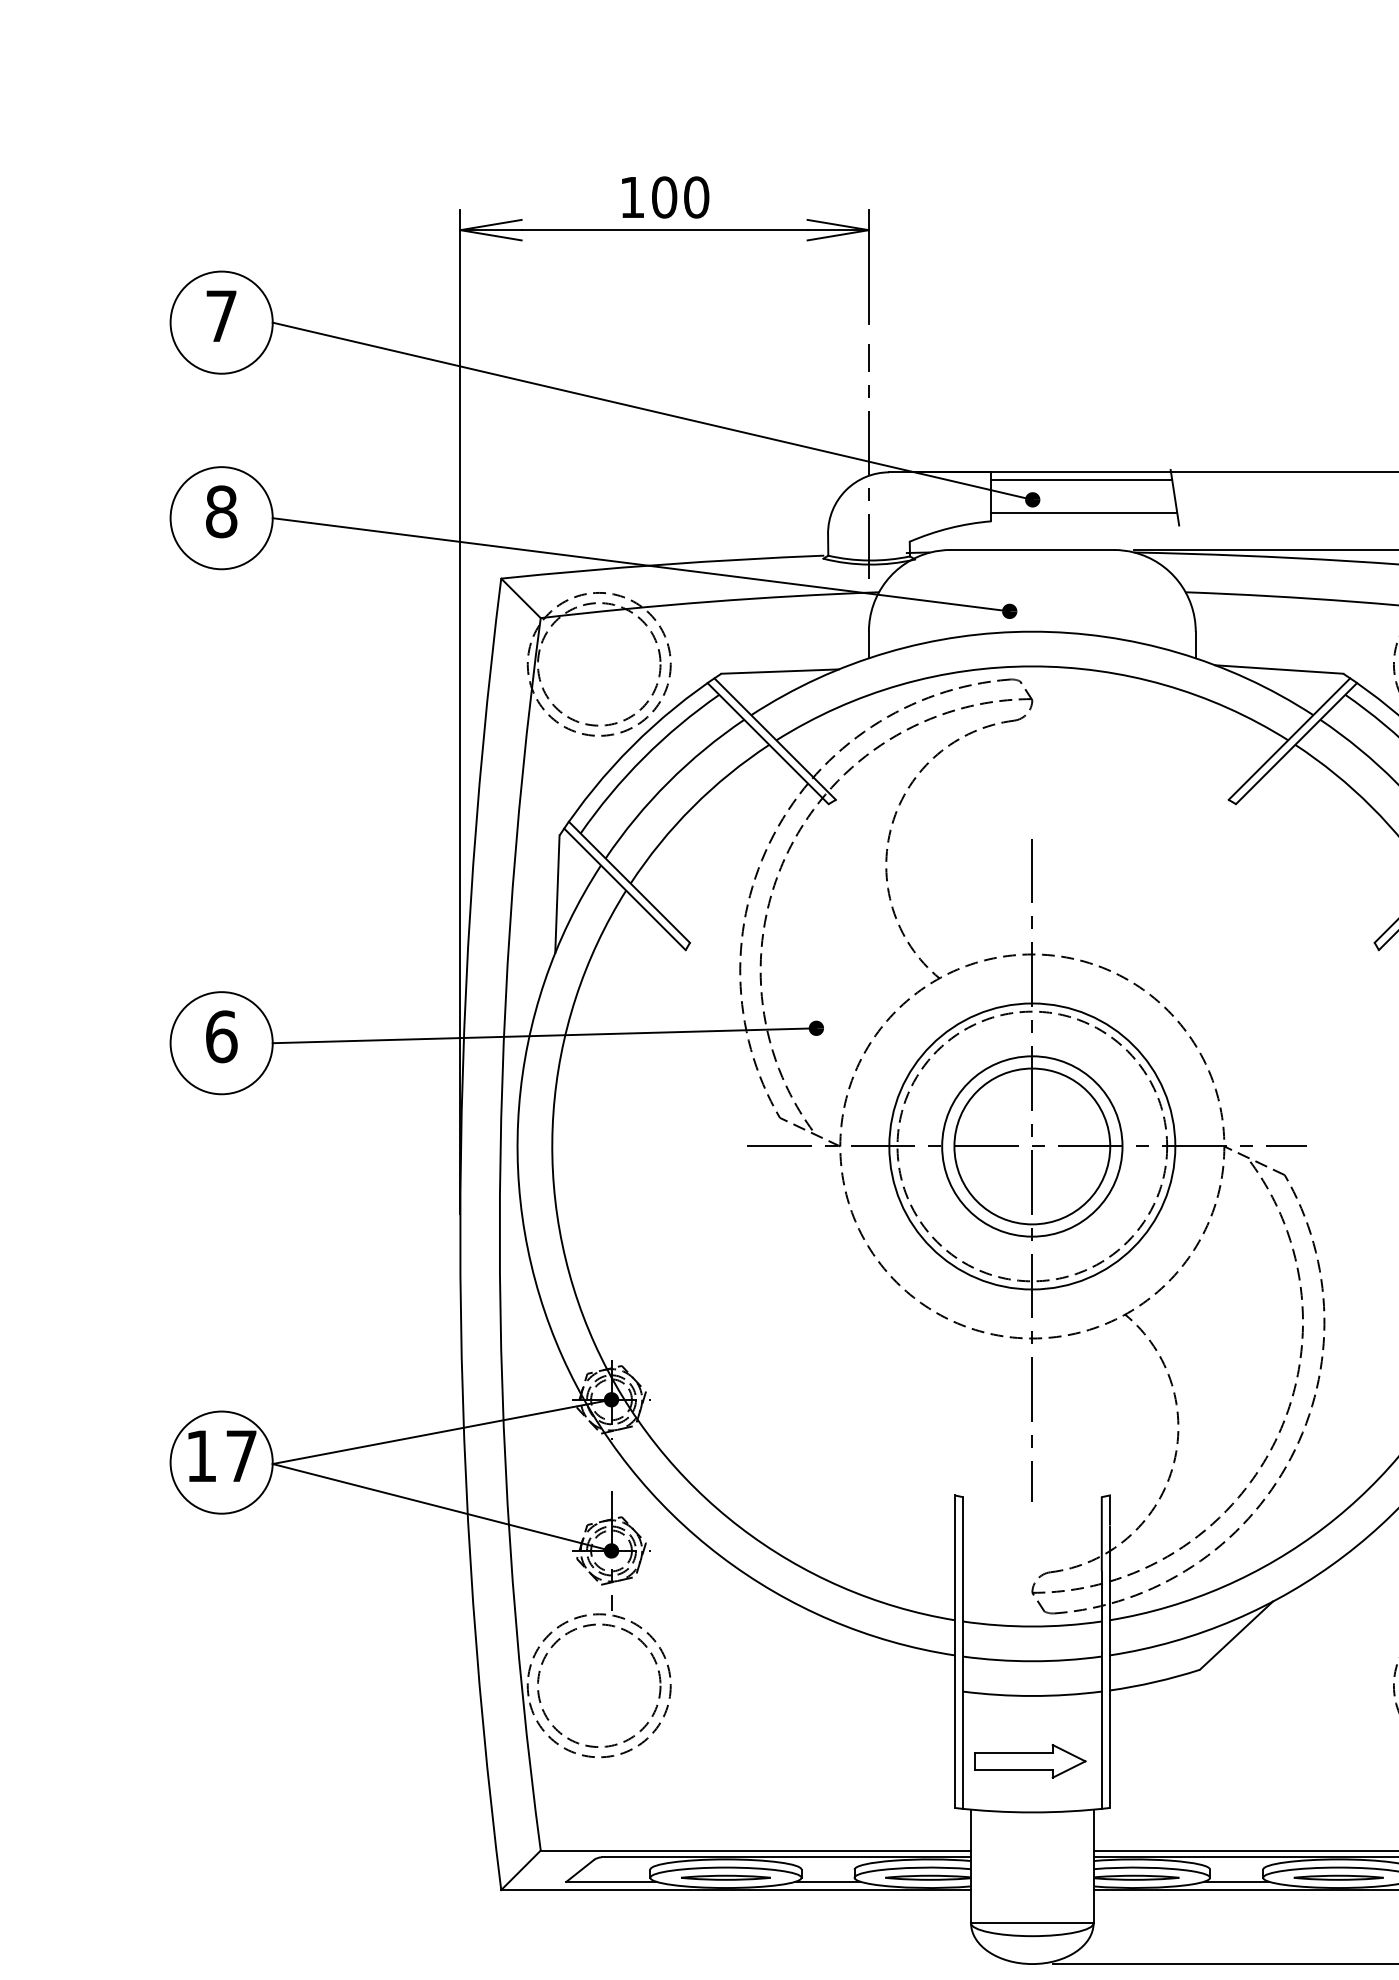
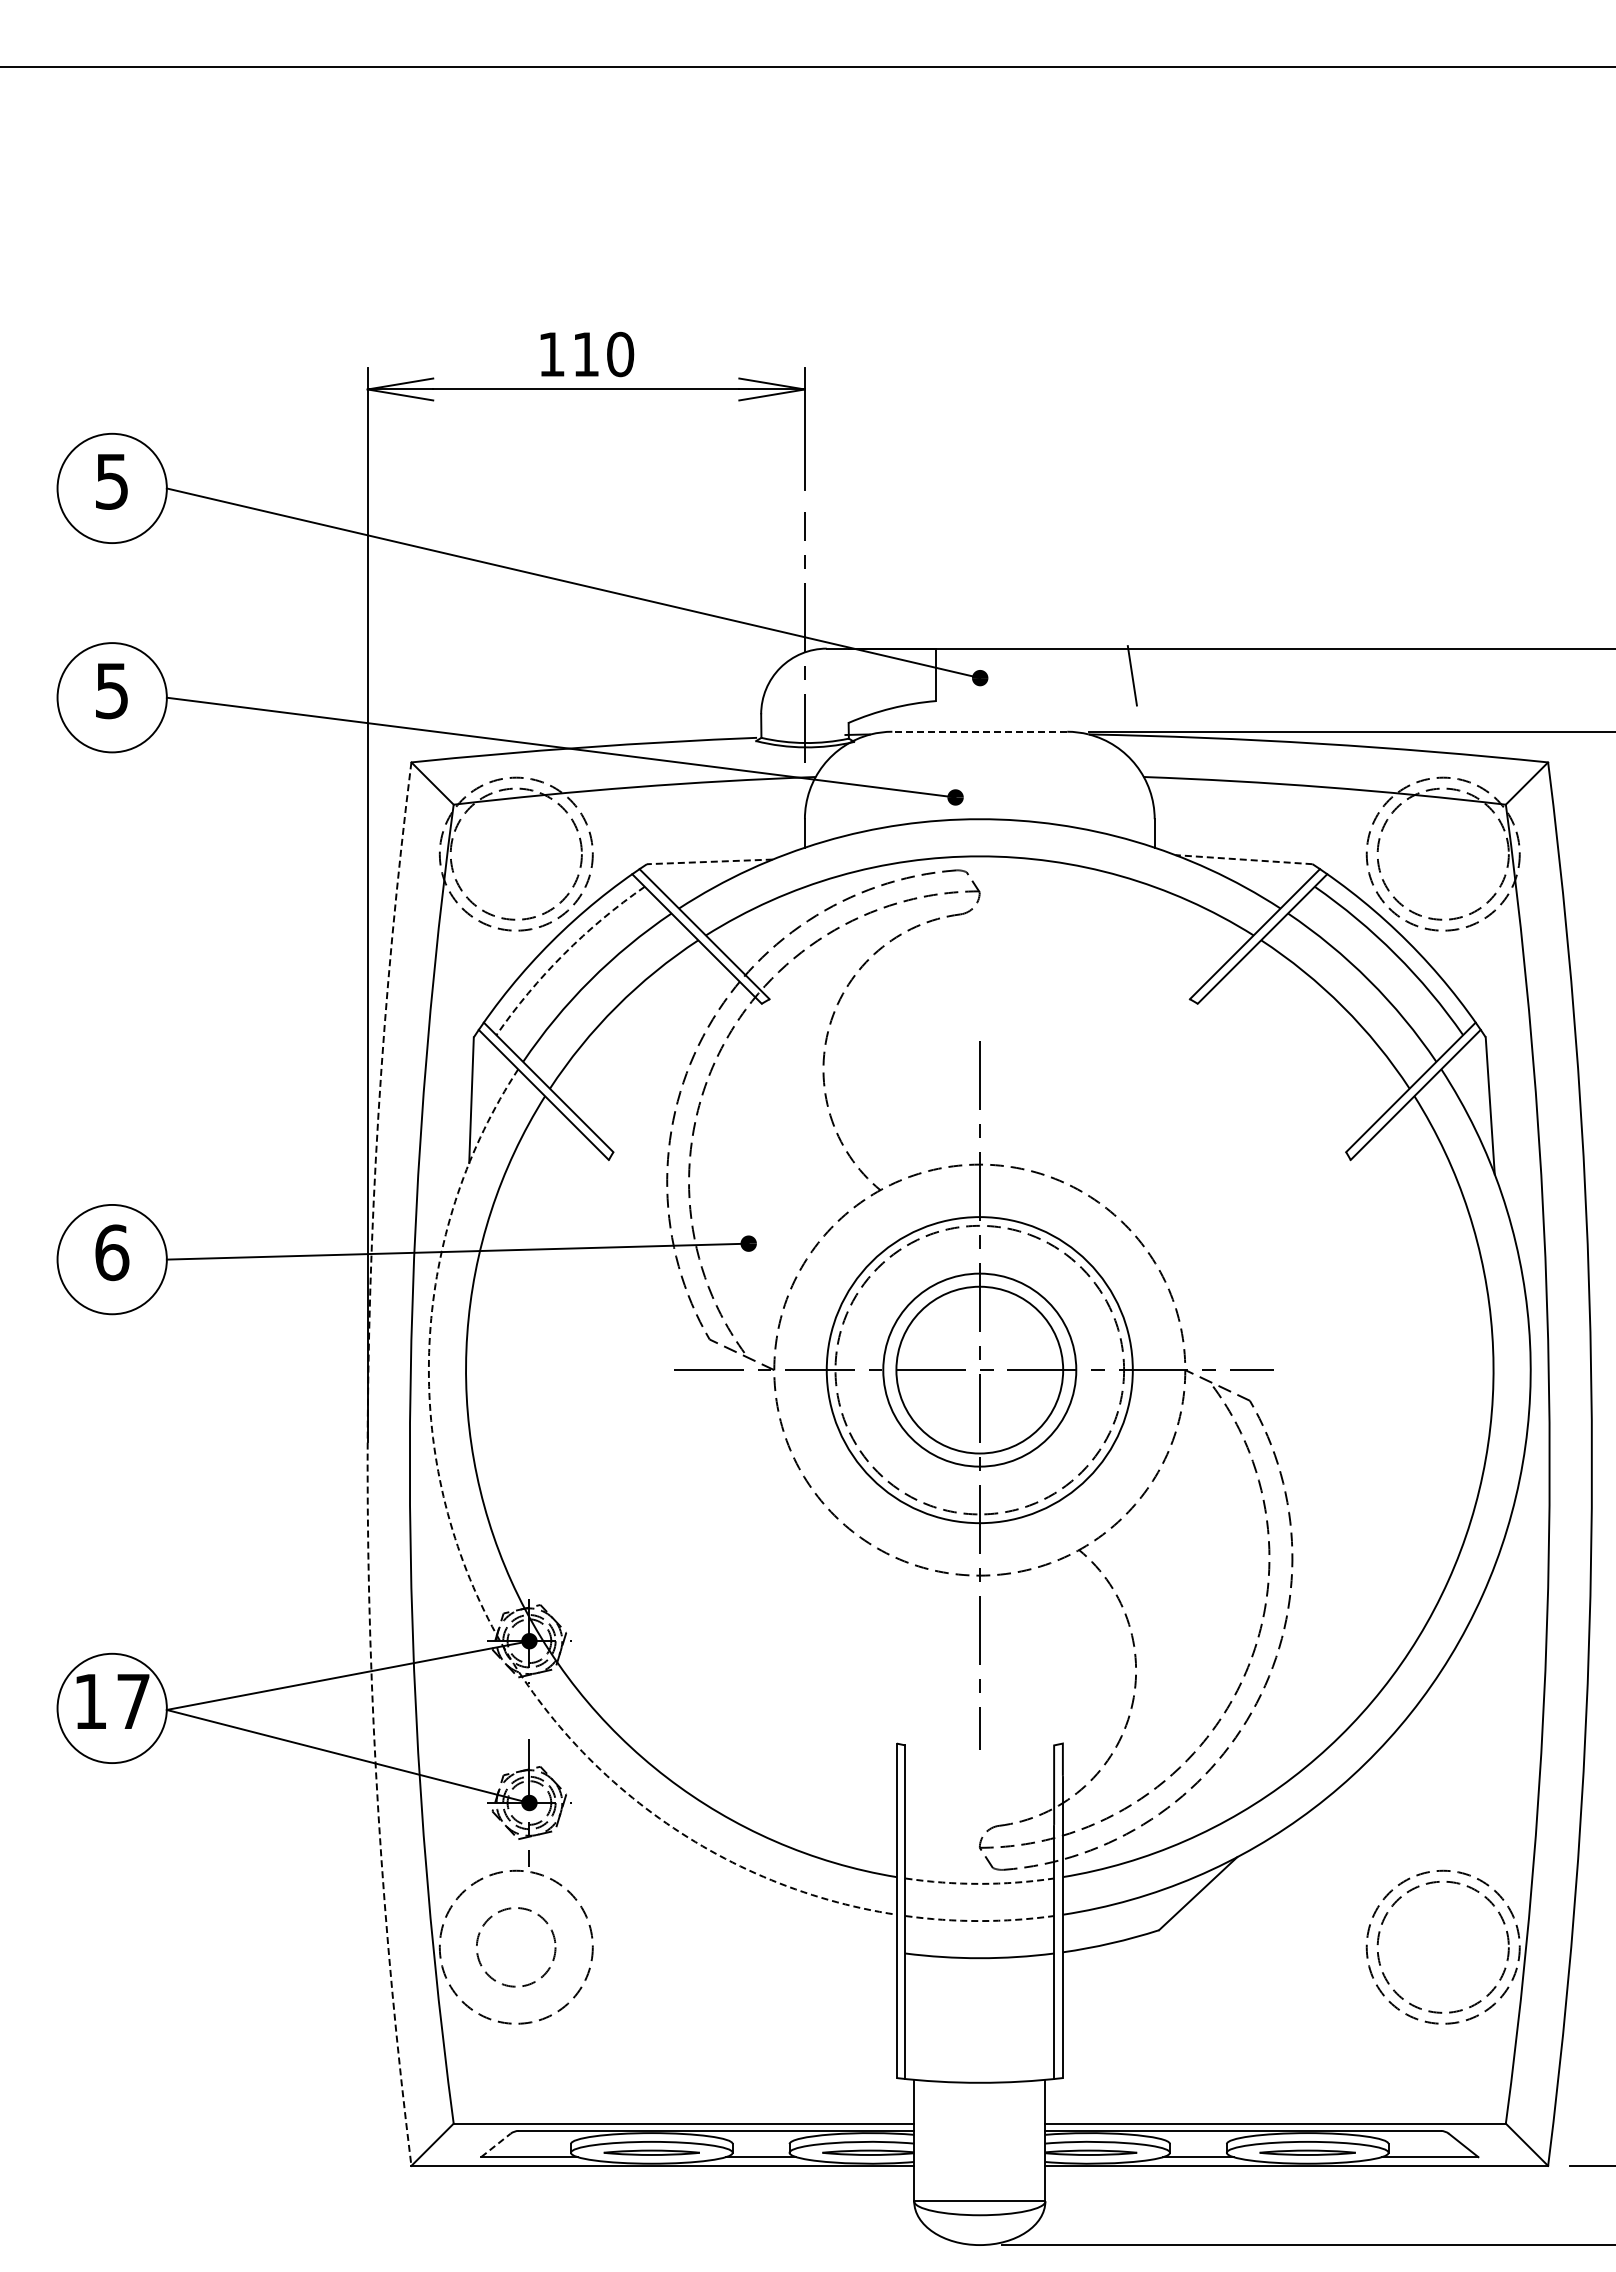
text: (663, 197) -> (585, 354), 100 -> 110
text: (221, 316) -> (111, 481), 7 -> 5
line: (1081, 480) -> (1032, 657), removed
text: (221, 511) -> (111, 690), 8 -> 5
line: (1084, 513) -> (1035, 692), removed
line: (1032, 549) -> (979, 731), solid -> dashed
line: (1279, 669) -> (1244, 859), solid -> dashed
line: (779, 671) -> (709, 861), solid -> dashed
arc: (643, 758) -> (563, 954), solid -> dashed
arc: (460, 1234) -> (367, 1464), solid -> dashed
arc: (562, 1357) -> (476, 1595), solid -> dashed
arc: (1032, 1626) -> (979, 1883), solid -> dashed
arc: (1032, 1661) -> (979, 1921), solid -> dashed
circle: (598, 1685) -> (515, 1947), size x0.6
part: (1030, 1760) -> (977, 2027), removed
line: (579, 1870) -> (495, 2145), solid -> dashed

